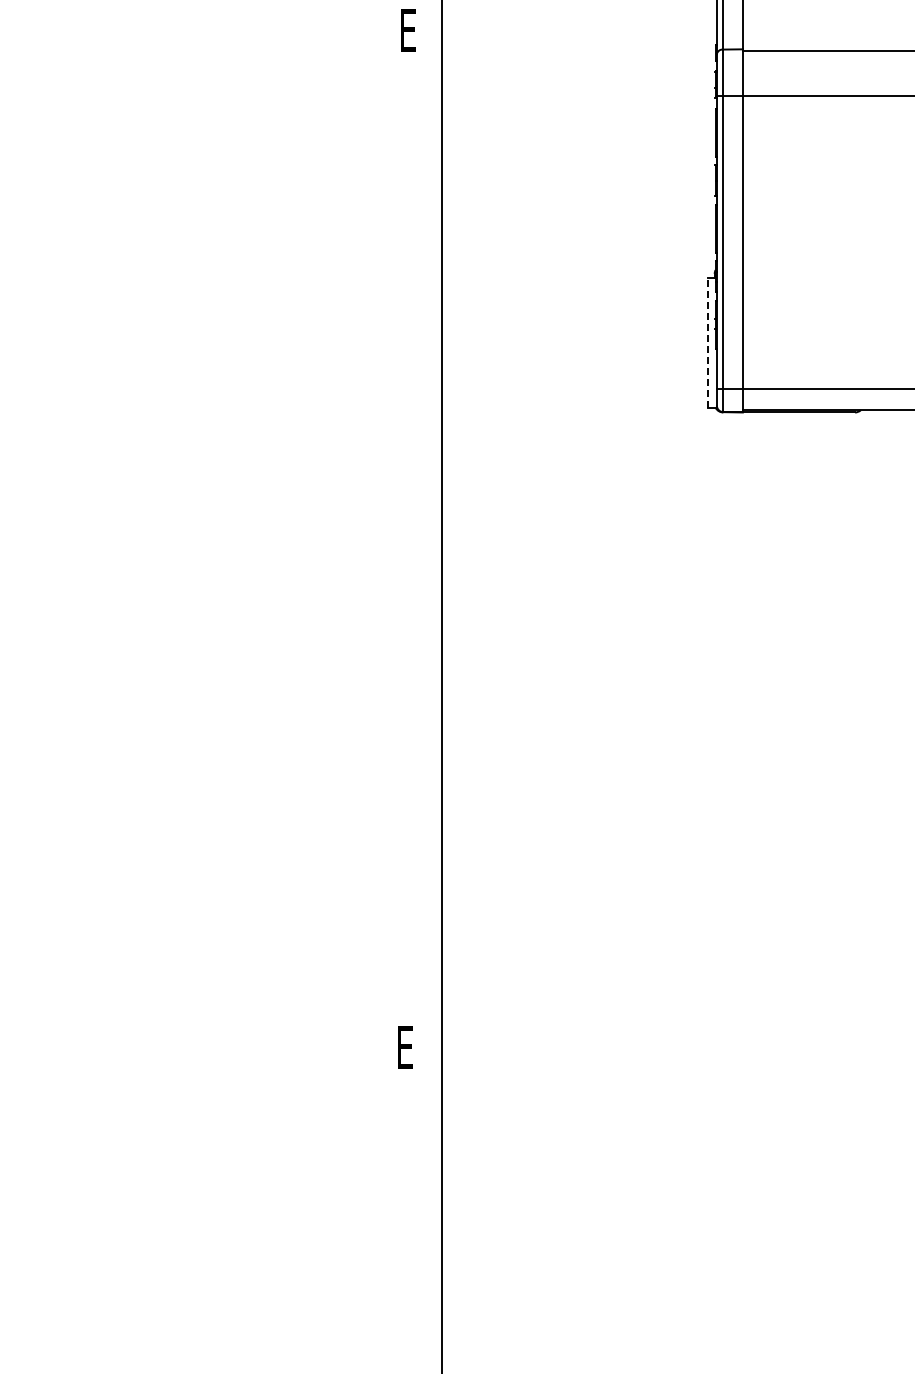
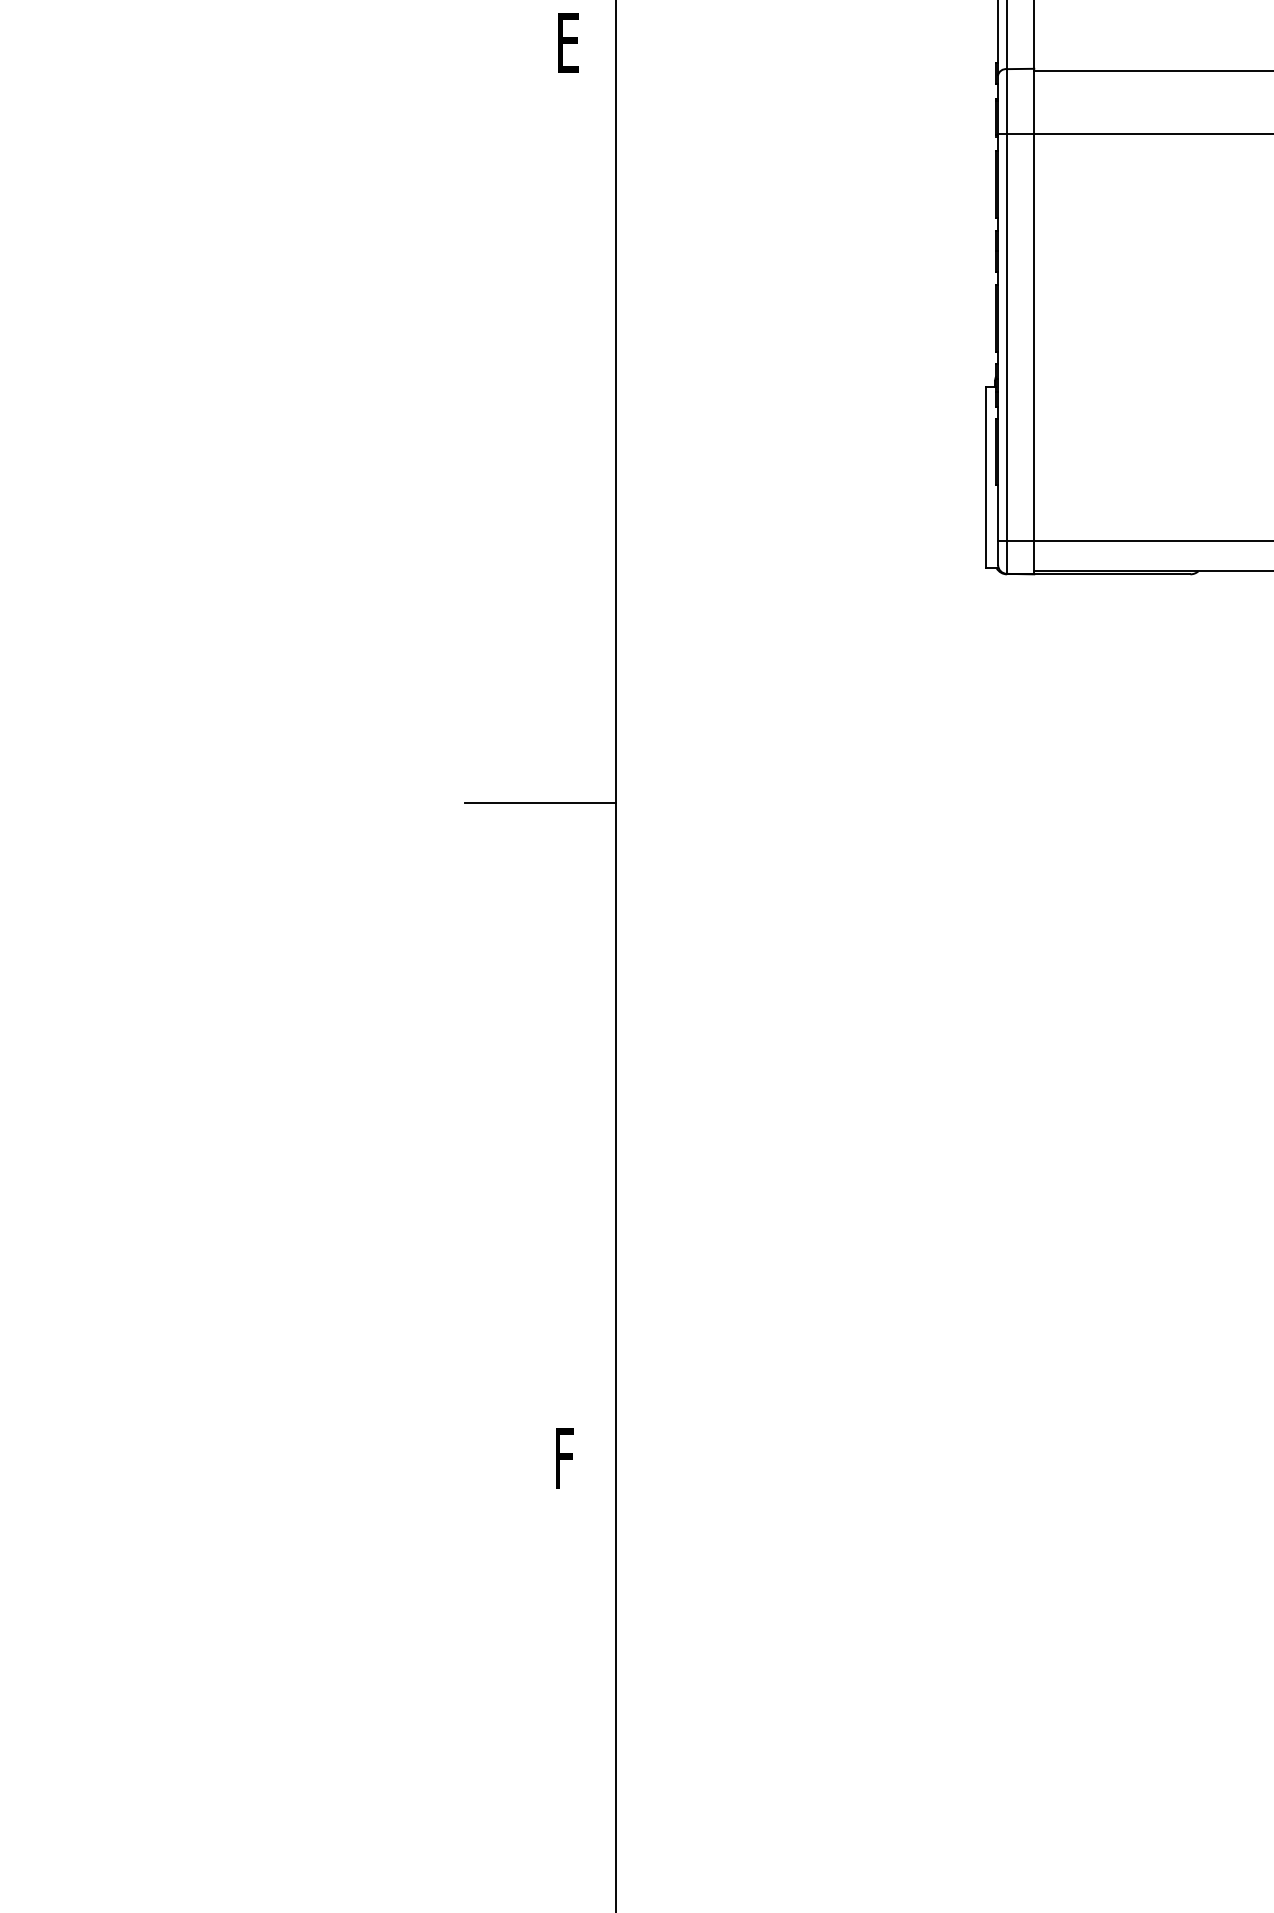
line: (708, 343) -> (986, 478), dashed -> solid
line: (387, 577) -> (539, 804), added
text: (405, 1047) -> (564, 1458), E -> F

